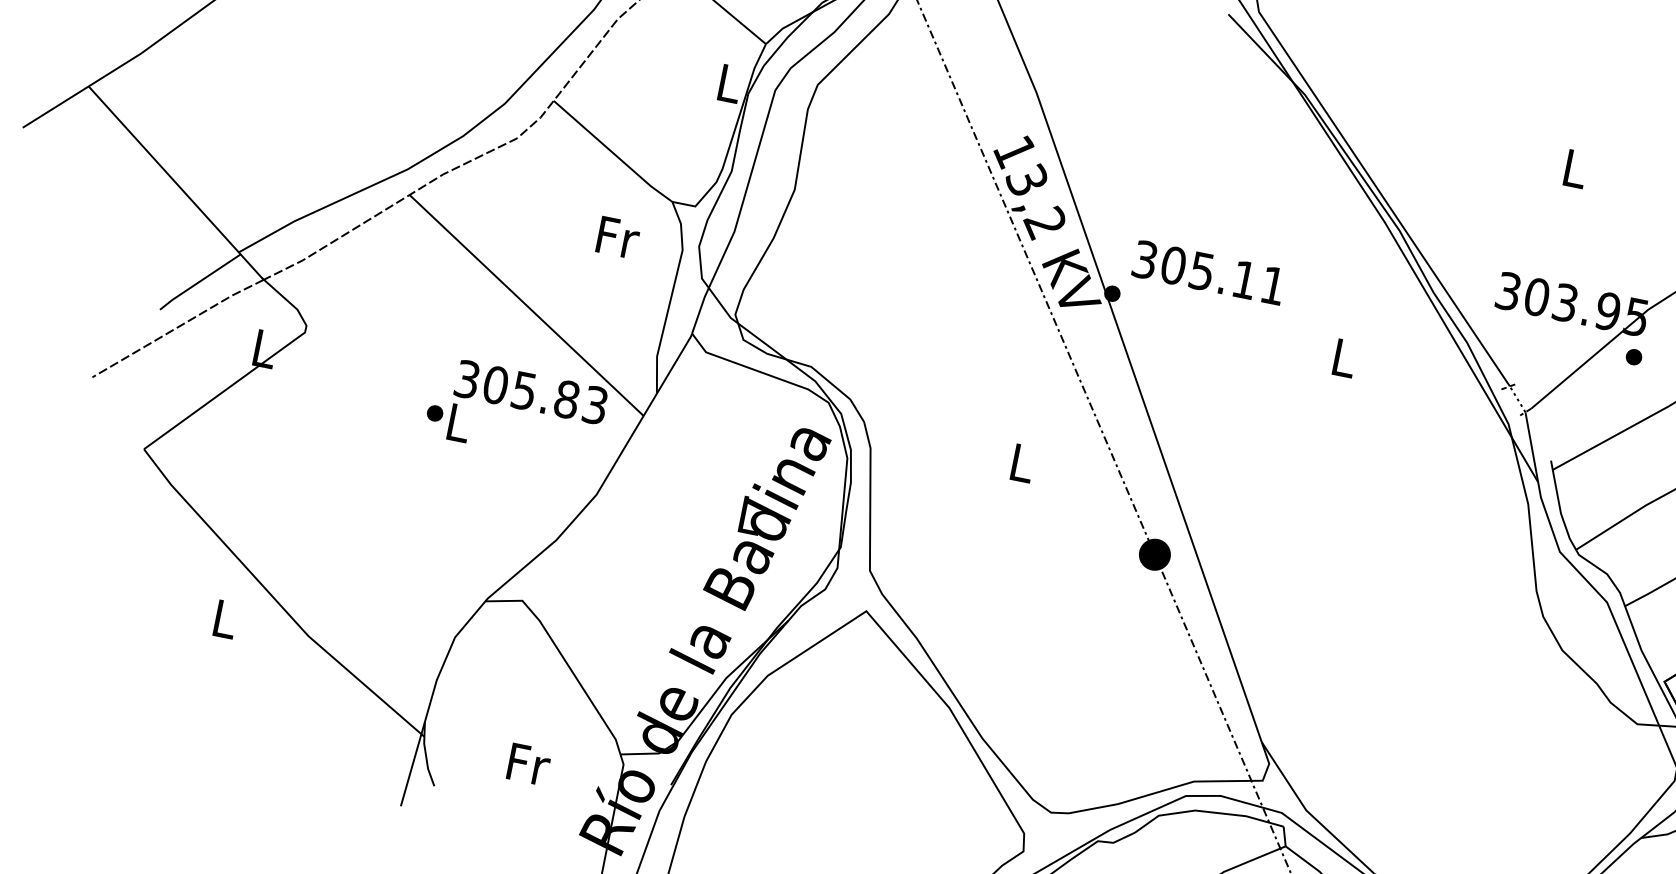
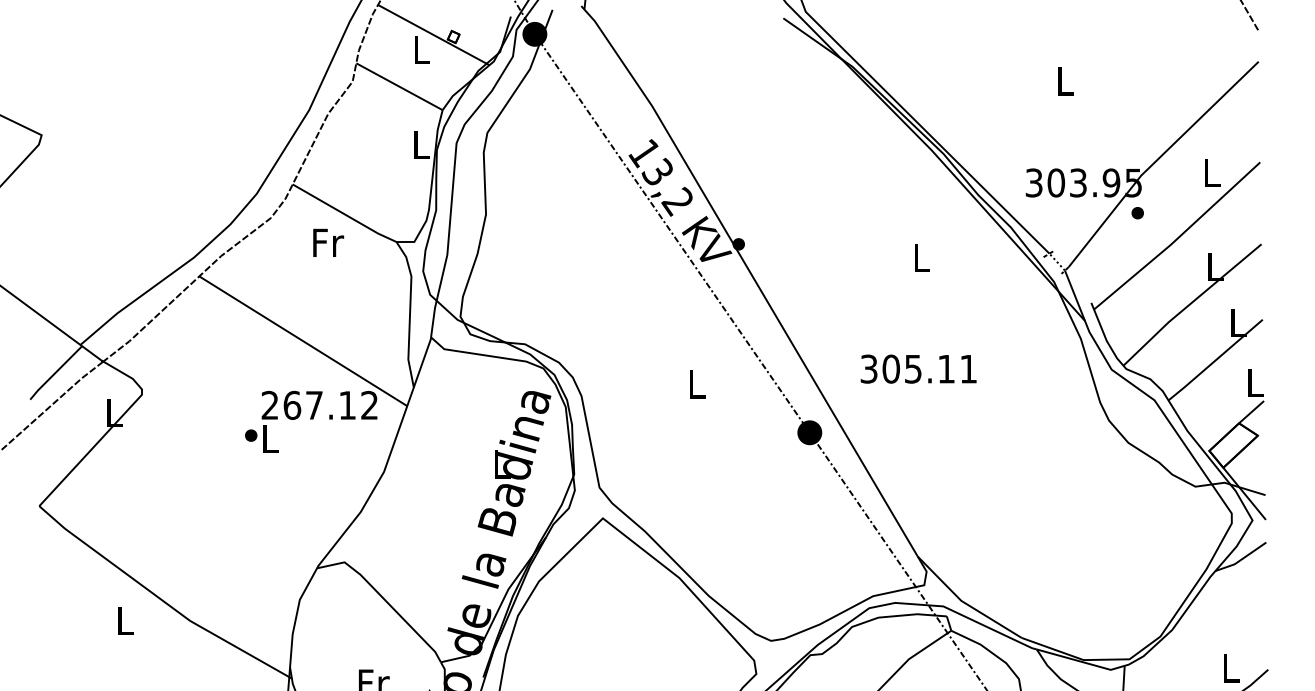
text: (618, 237) -> (328, 242), moved
text: (1208, 271) -> (918, 368), moved
text: (531, 391) -> (319, 404), 305.83 -> 267.12

